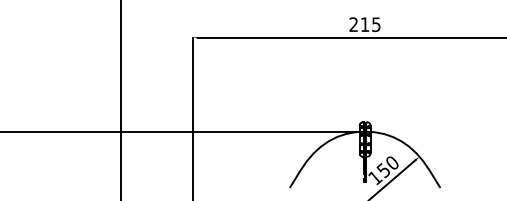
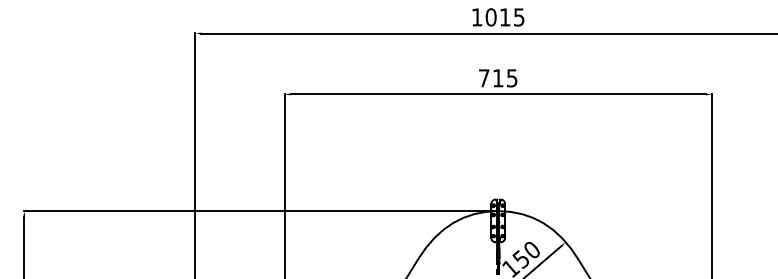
text: (353, 24) -> (483, 78), 215 -> 715

